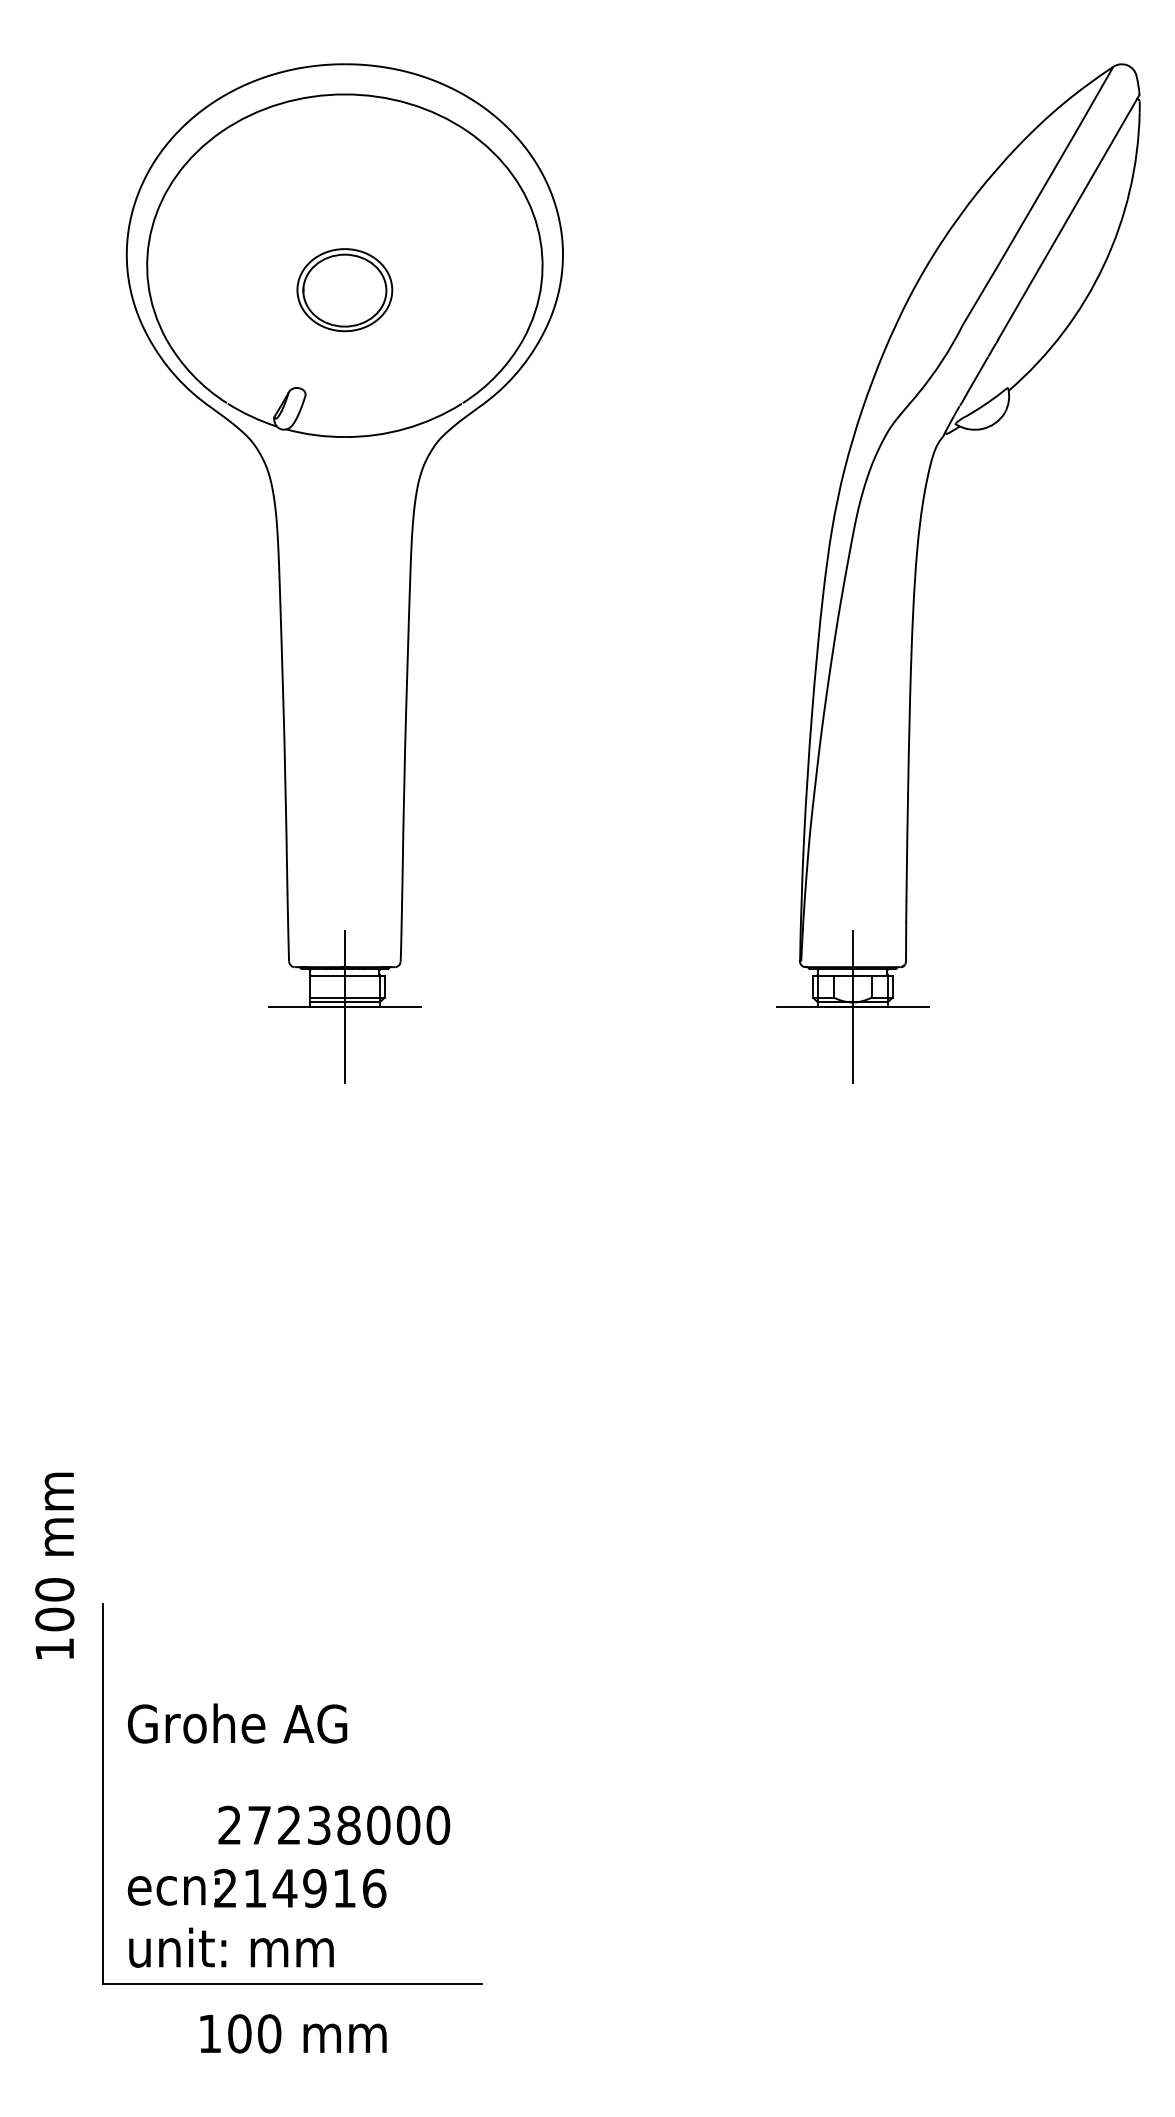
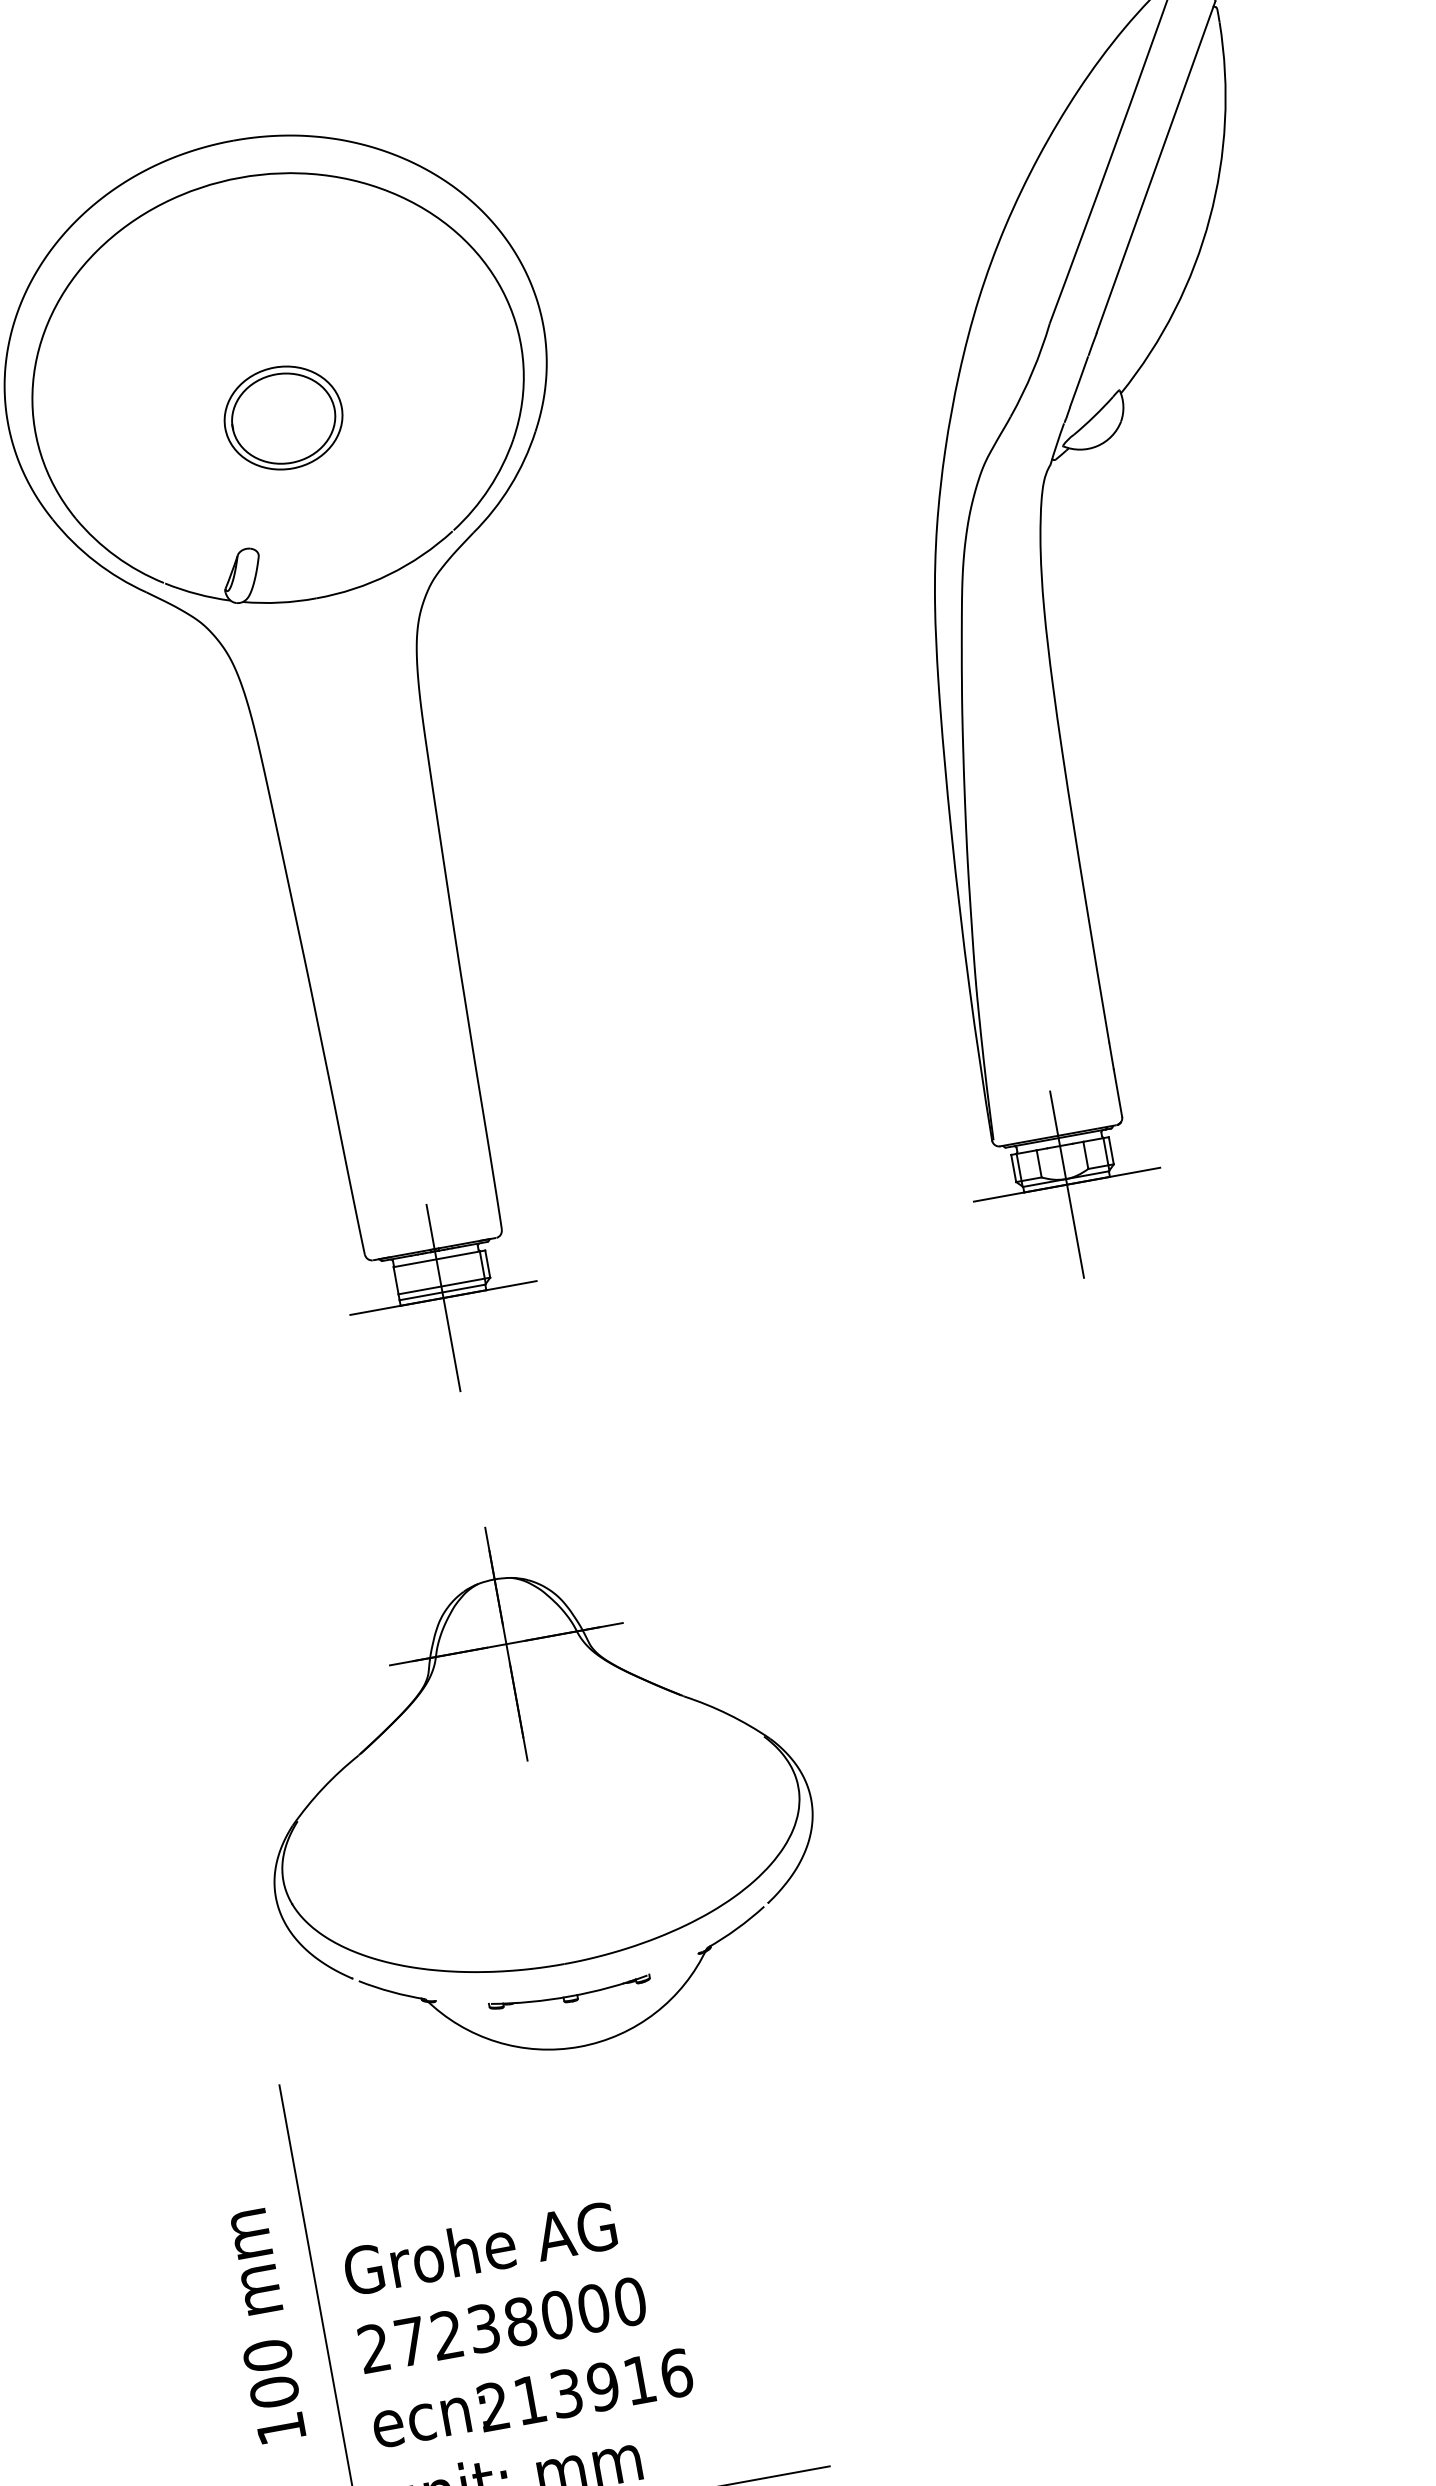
part: (344, 1405) -> (531, 1787), added
text: (54, 1565) -> (262, 2325), moved
text: (237, 1723) -> (480, 2248), moved
text: (334, 1824) -> (502, 2323), moved
text: (284, 1888) -> (566, 2393), 214916 -> 213916

